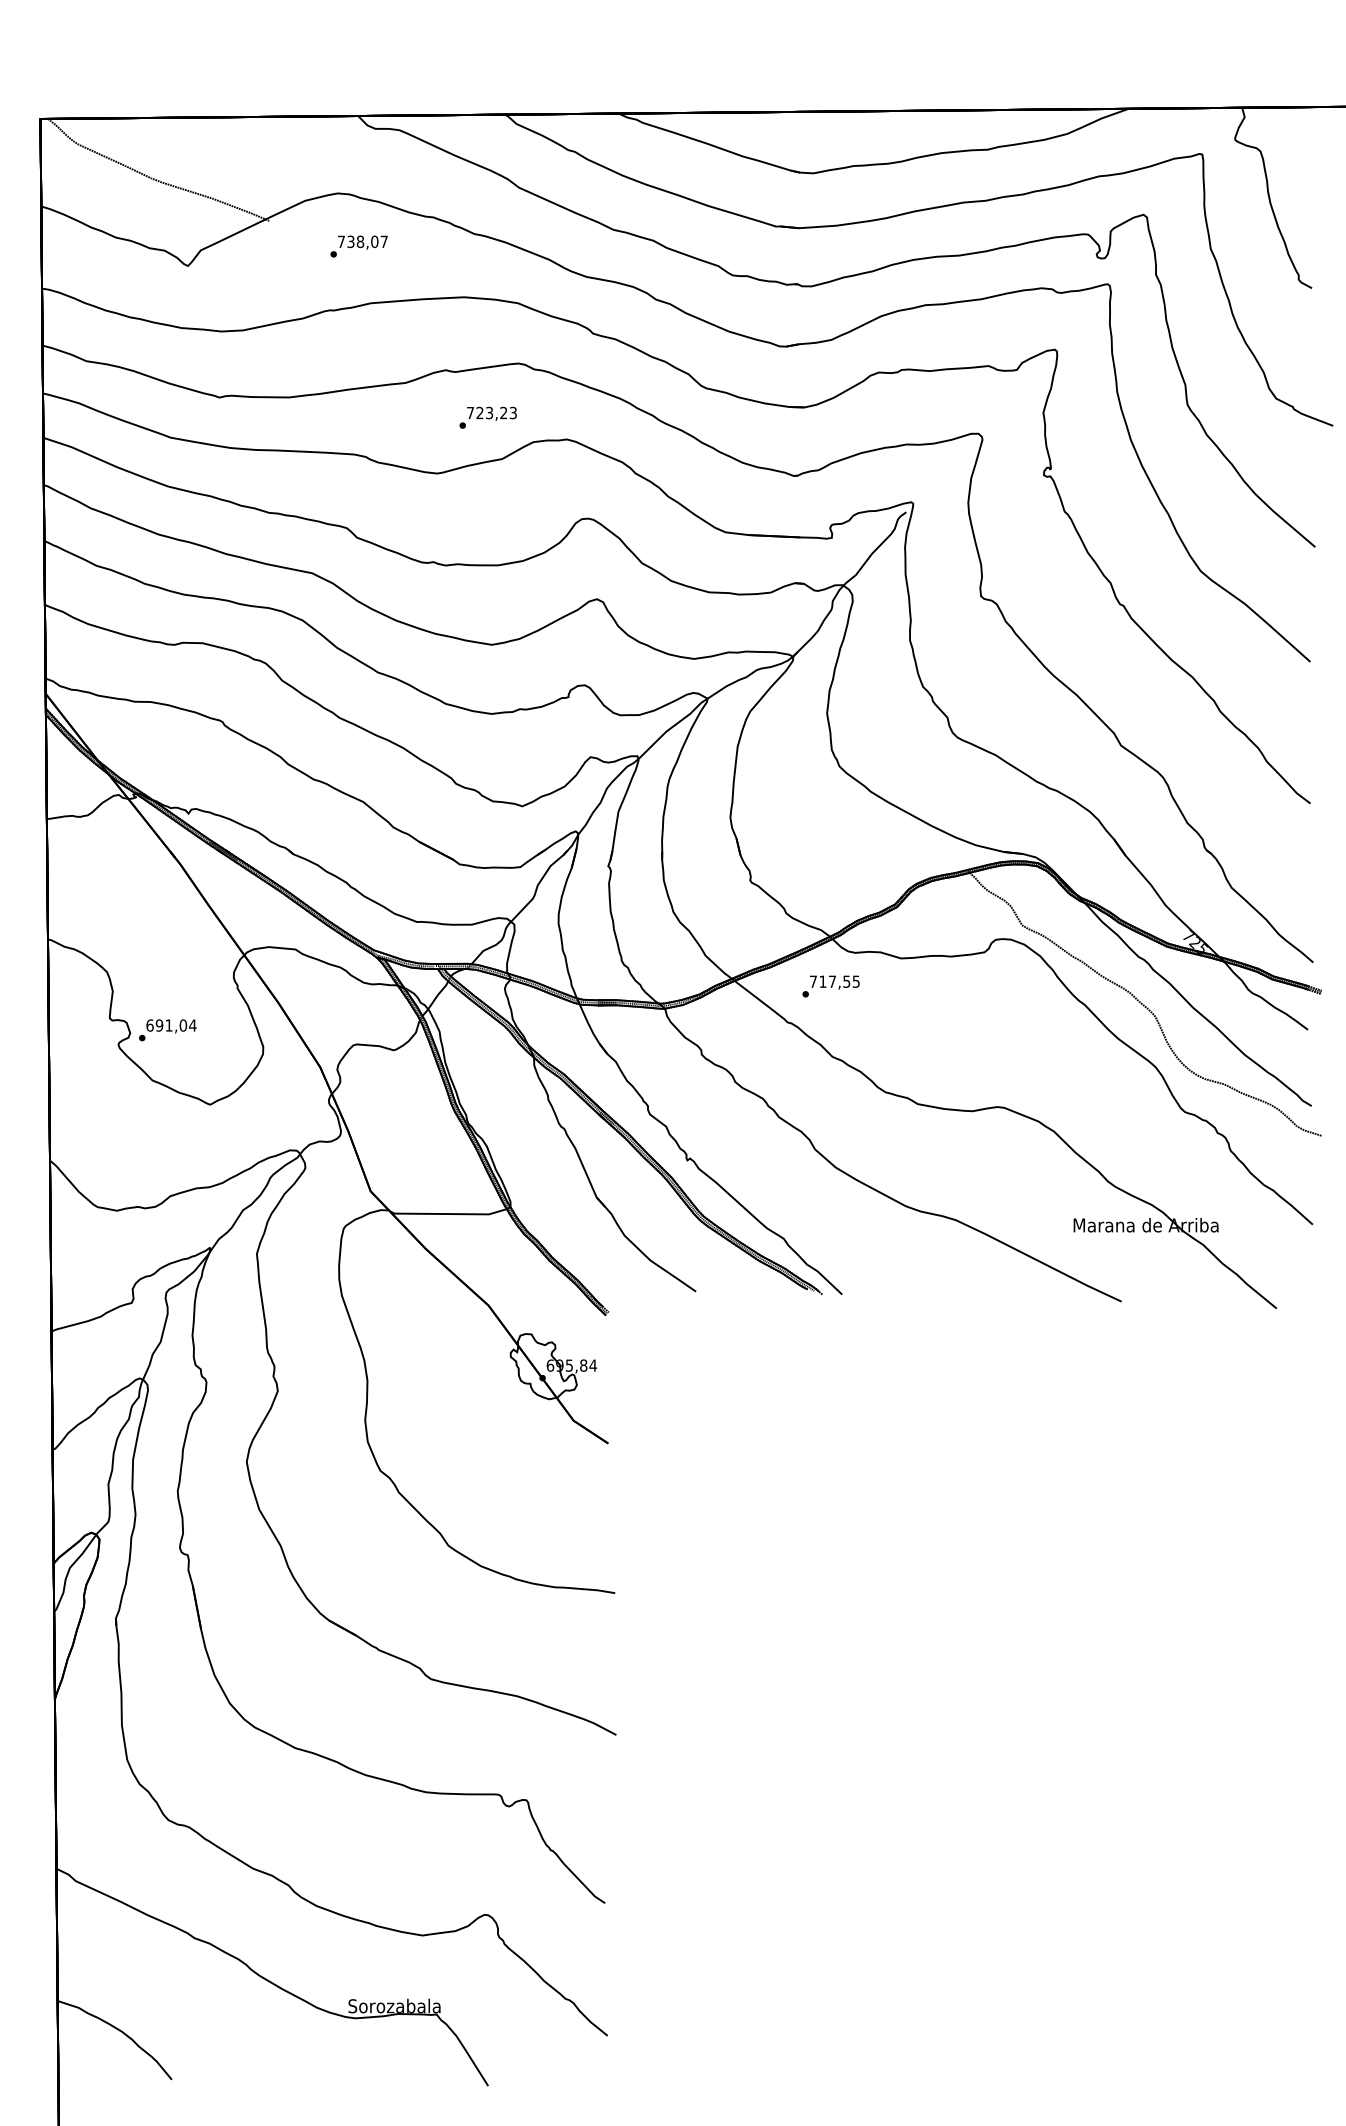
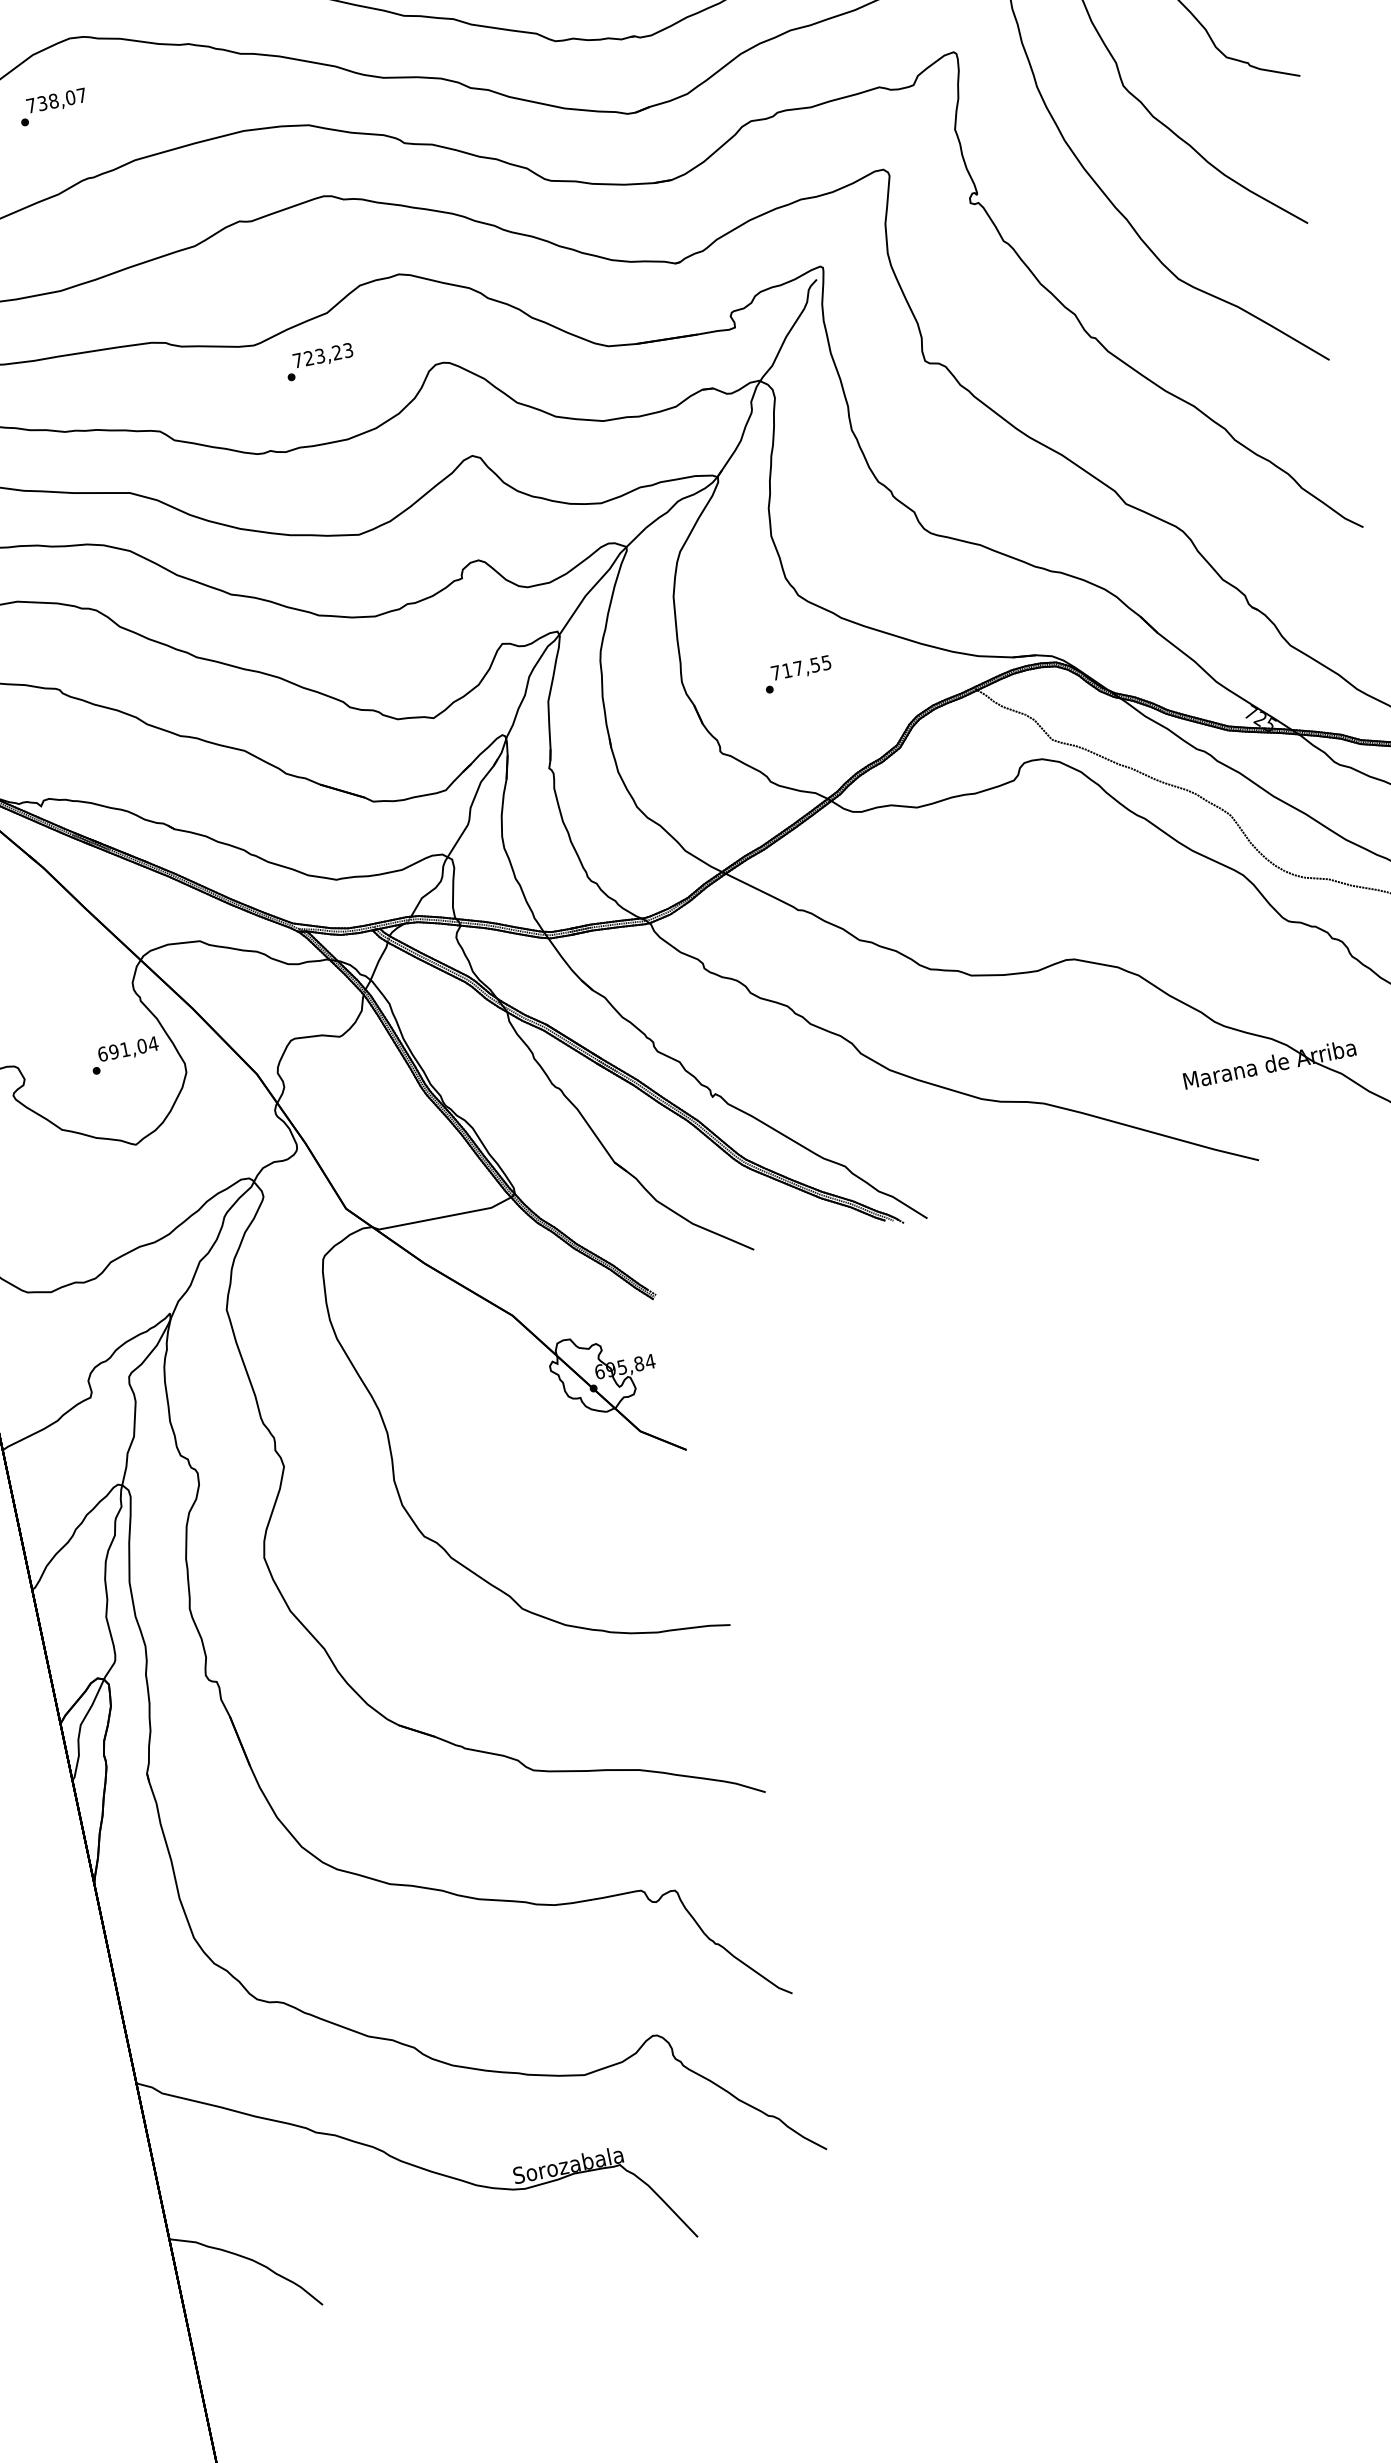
text: (358, 246) -> (52, 107), moved
text: (487, 417) -> (318, 361), moved
text: (830, 986) -> (797, 674), moved
text: (167, 1030) -> (124, 1055), moved

